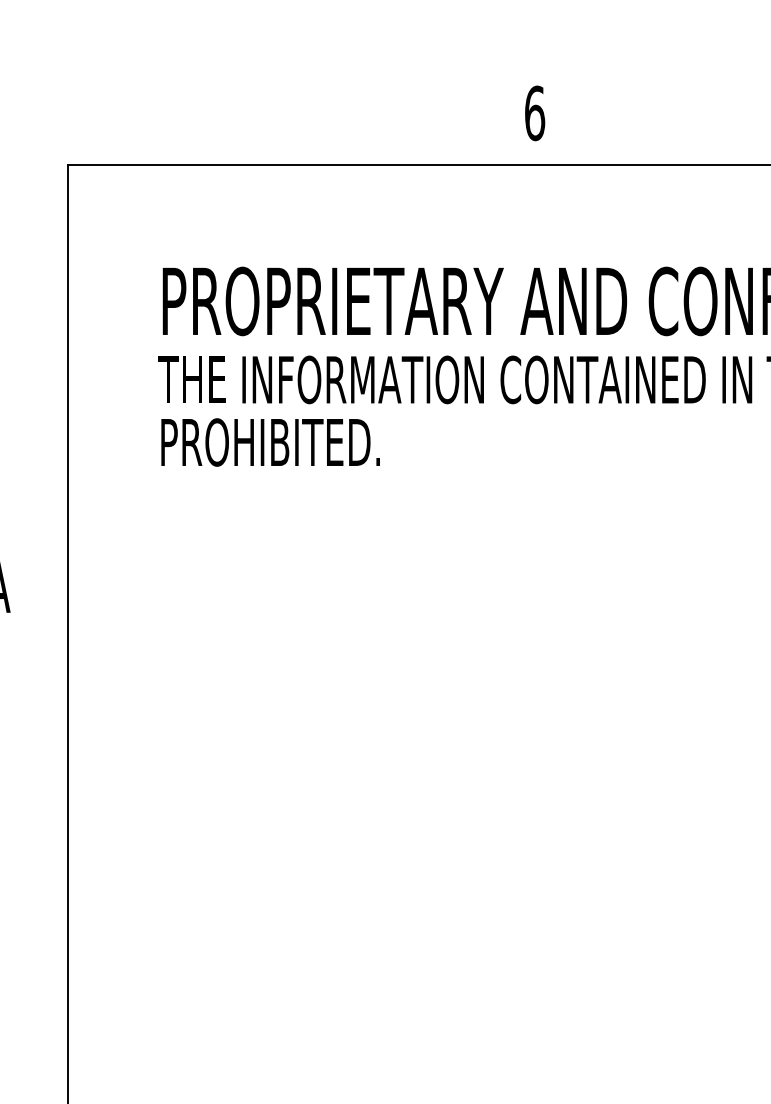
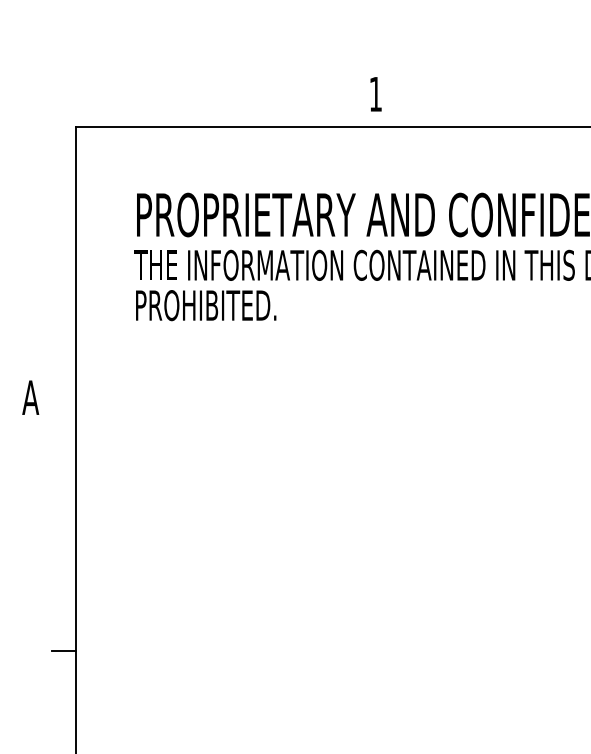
text: (534, 113) -> (375, 94), 6 -> 1
line: (48, 981) -> (63, 651), added

